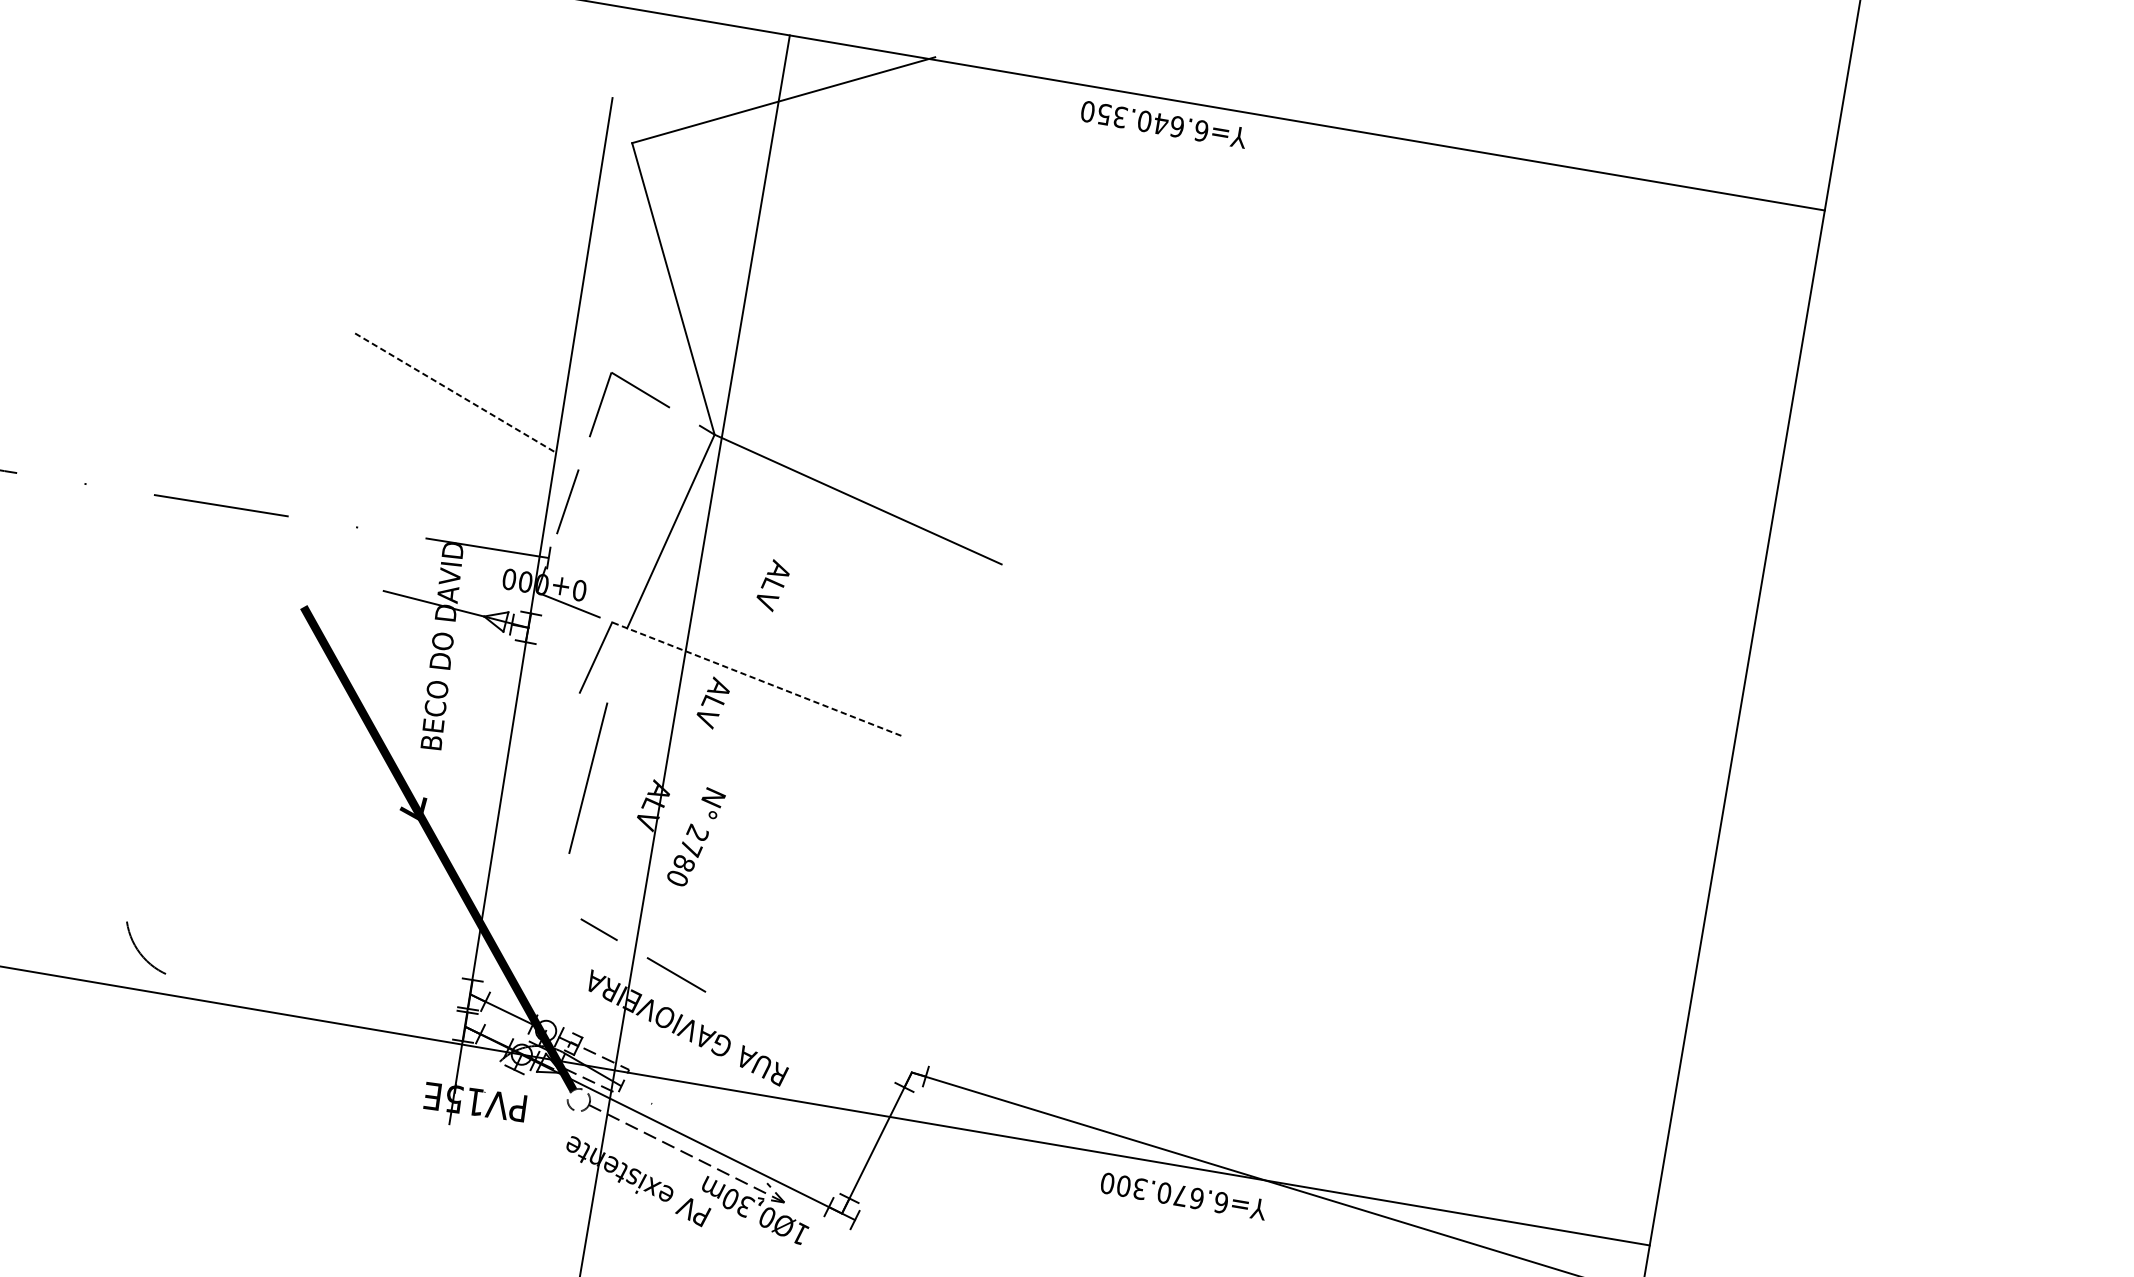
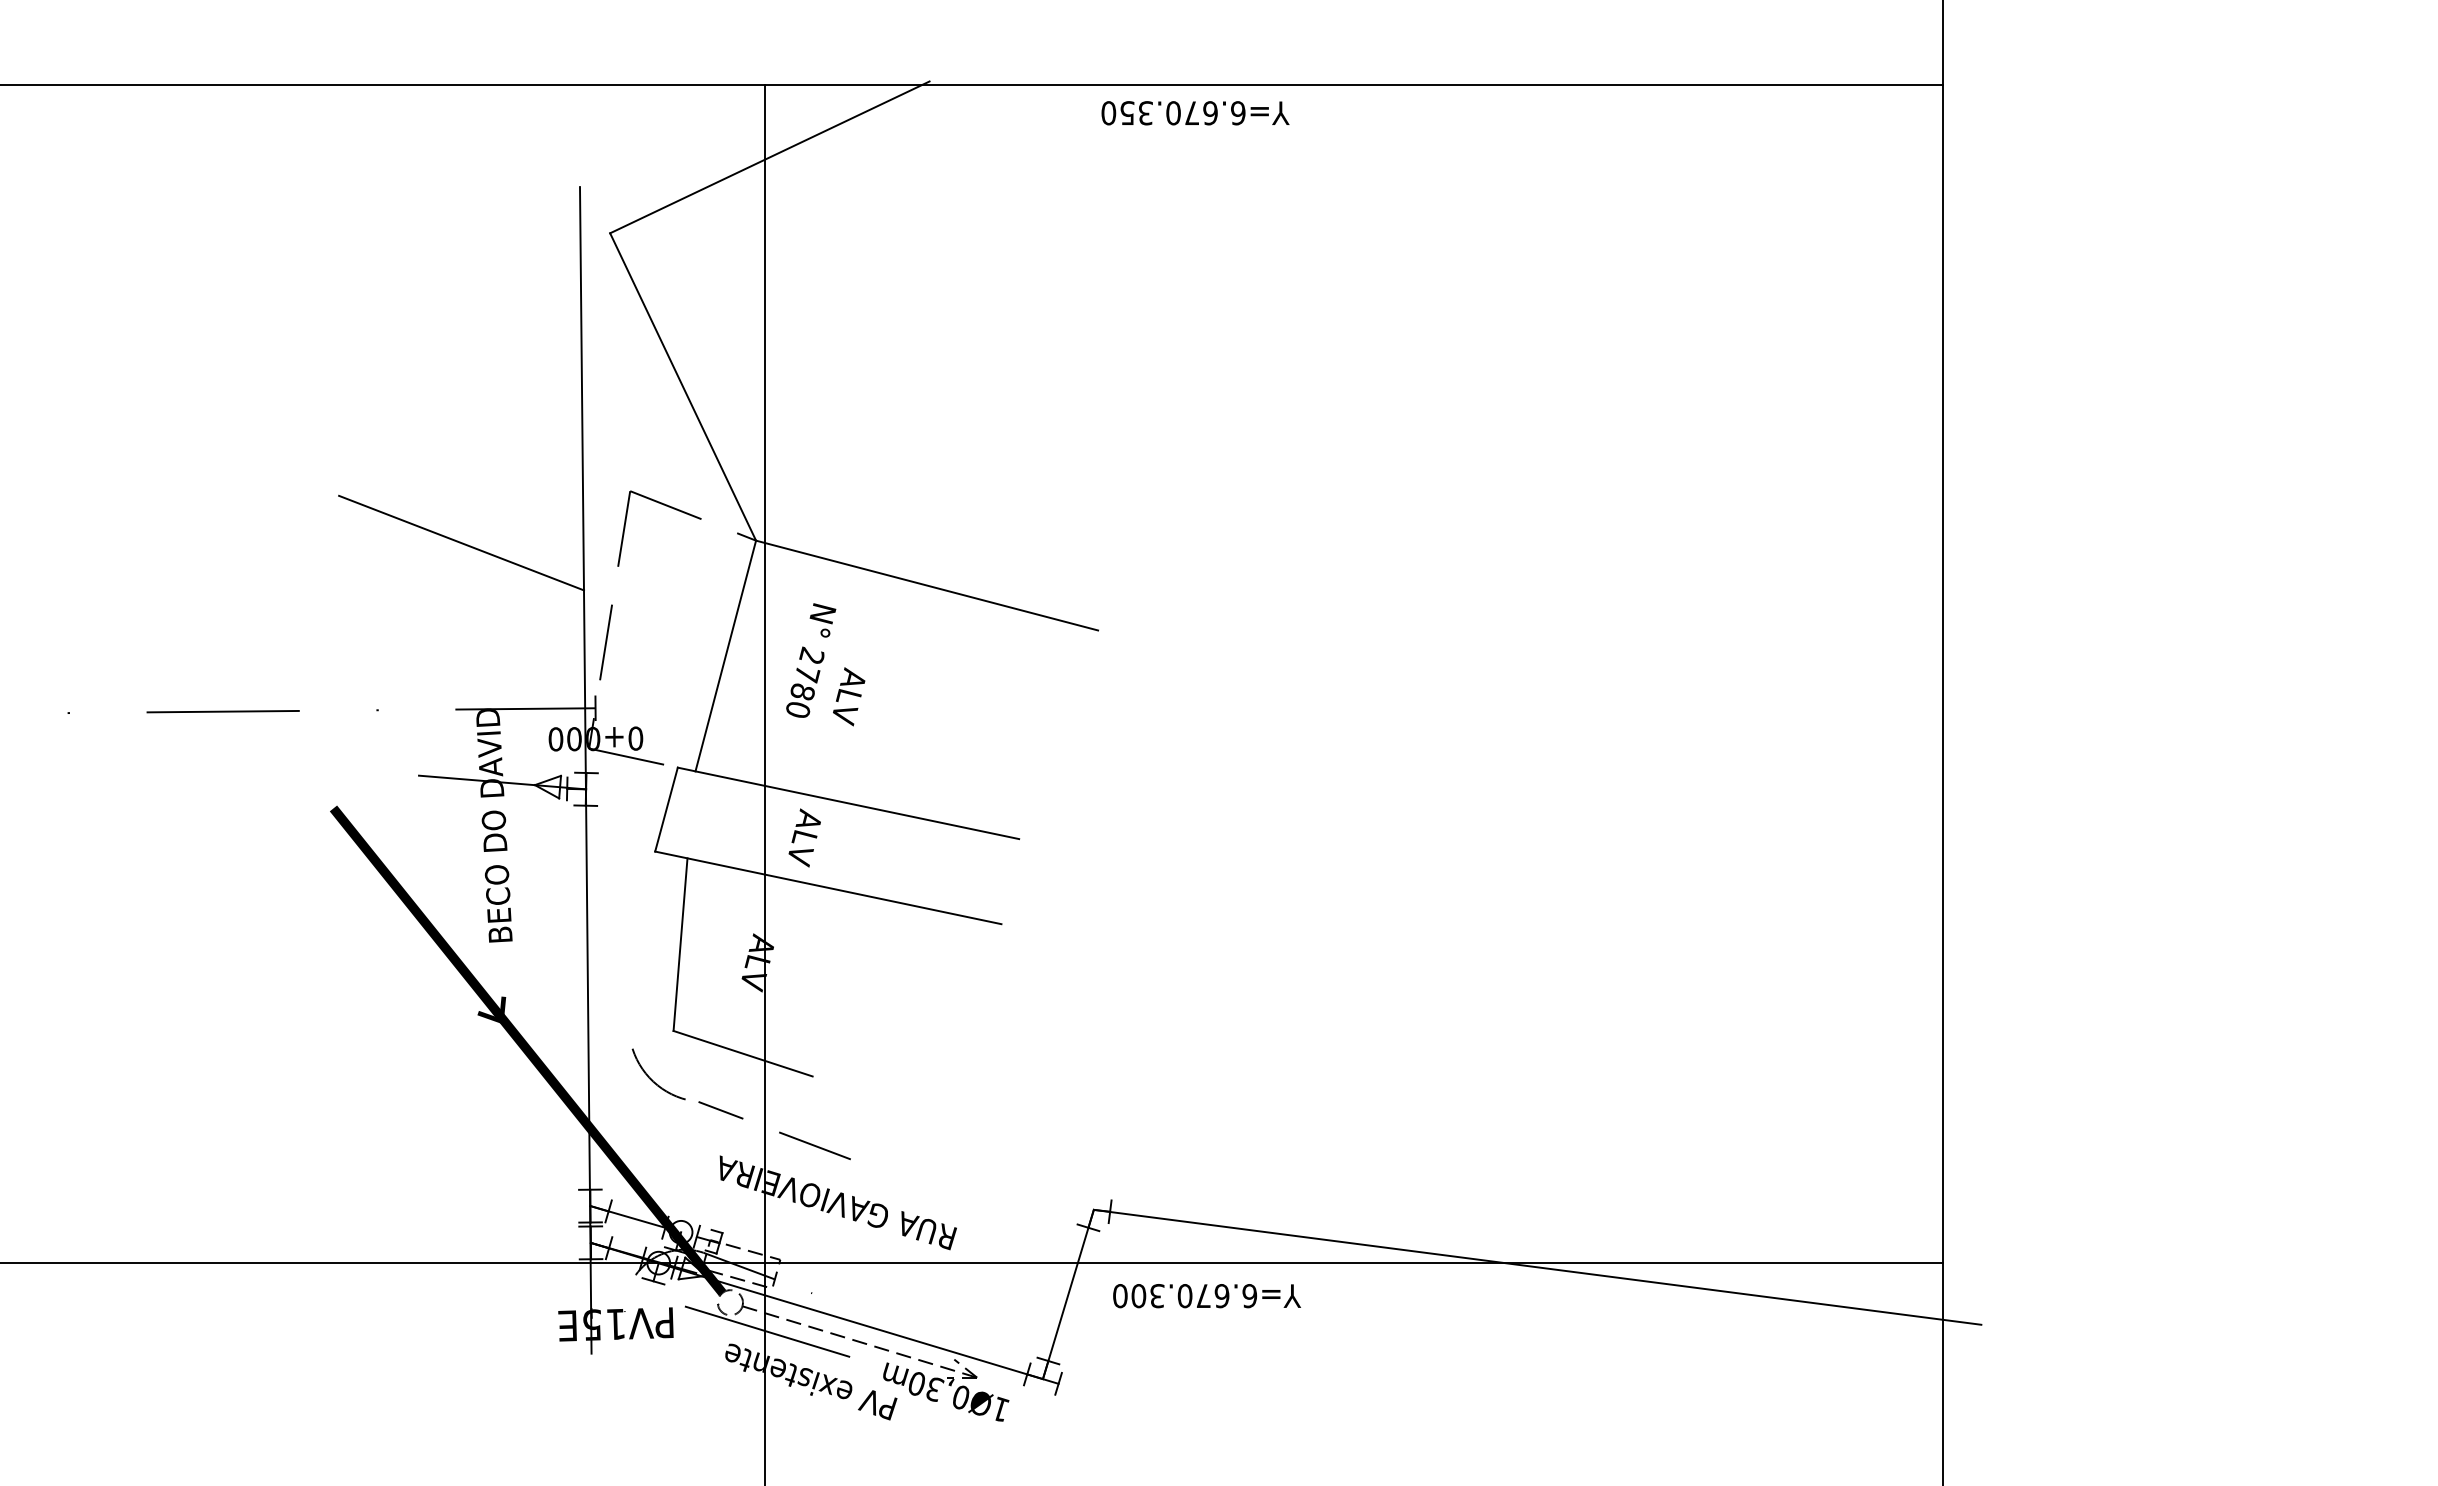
text: (1160, 123) -> (1191, 112), Y=6.640.350 -> Y=6.670.350
line: (456, 393) -> (462, 543), dashed -> solid
line: (756, 679) -> (848, 803), dashed -> solid
line: (726, 750) -> (828, 887), added
text: (696, 837) -> (811, 660), moved
line: (626, 883) -> (742, 1053), added
arc: (139, 951) -> (652, 1079), moved
line: (607, 1130) -> (767, 1331), added
text: (1183, 1196) -> (1206, 1296), moved

